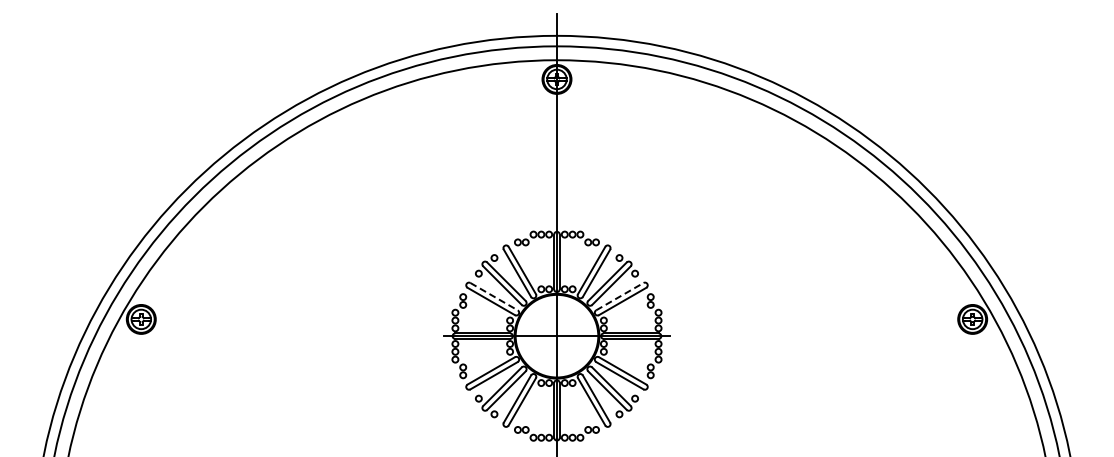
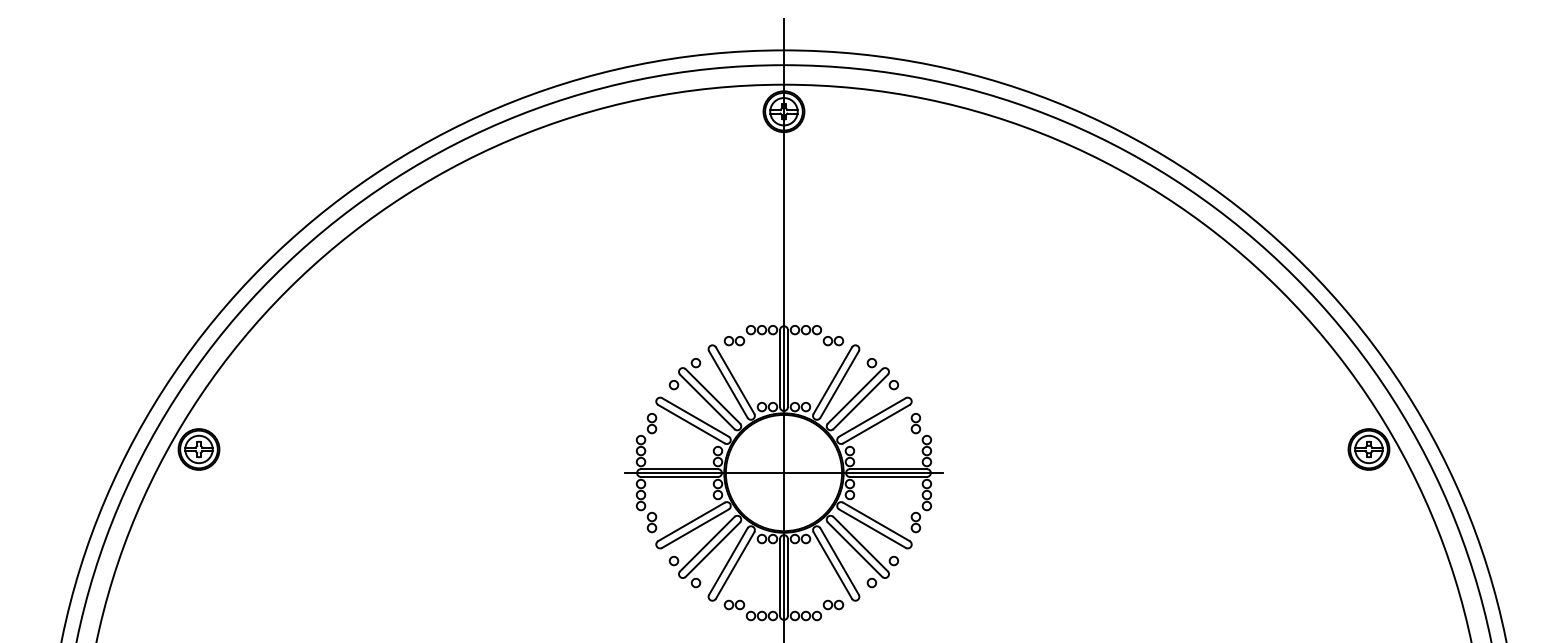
line: (494, 296) -> (696, 417), dashed -> solid
line: (620, 296) -> (873, 417), dashed -> solid

